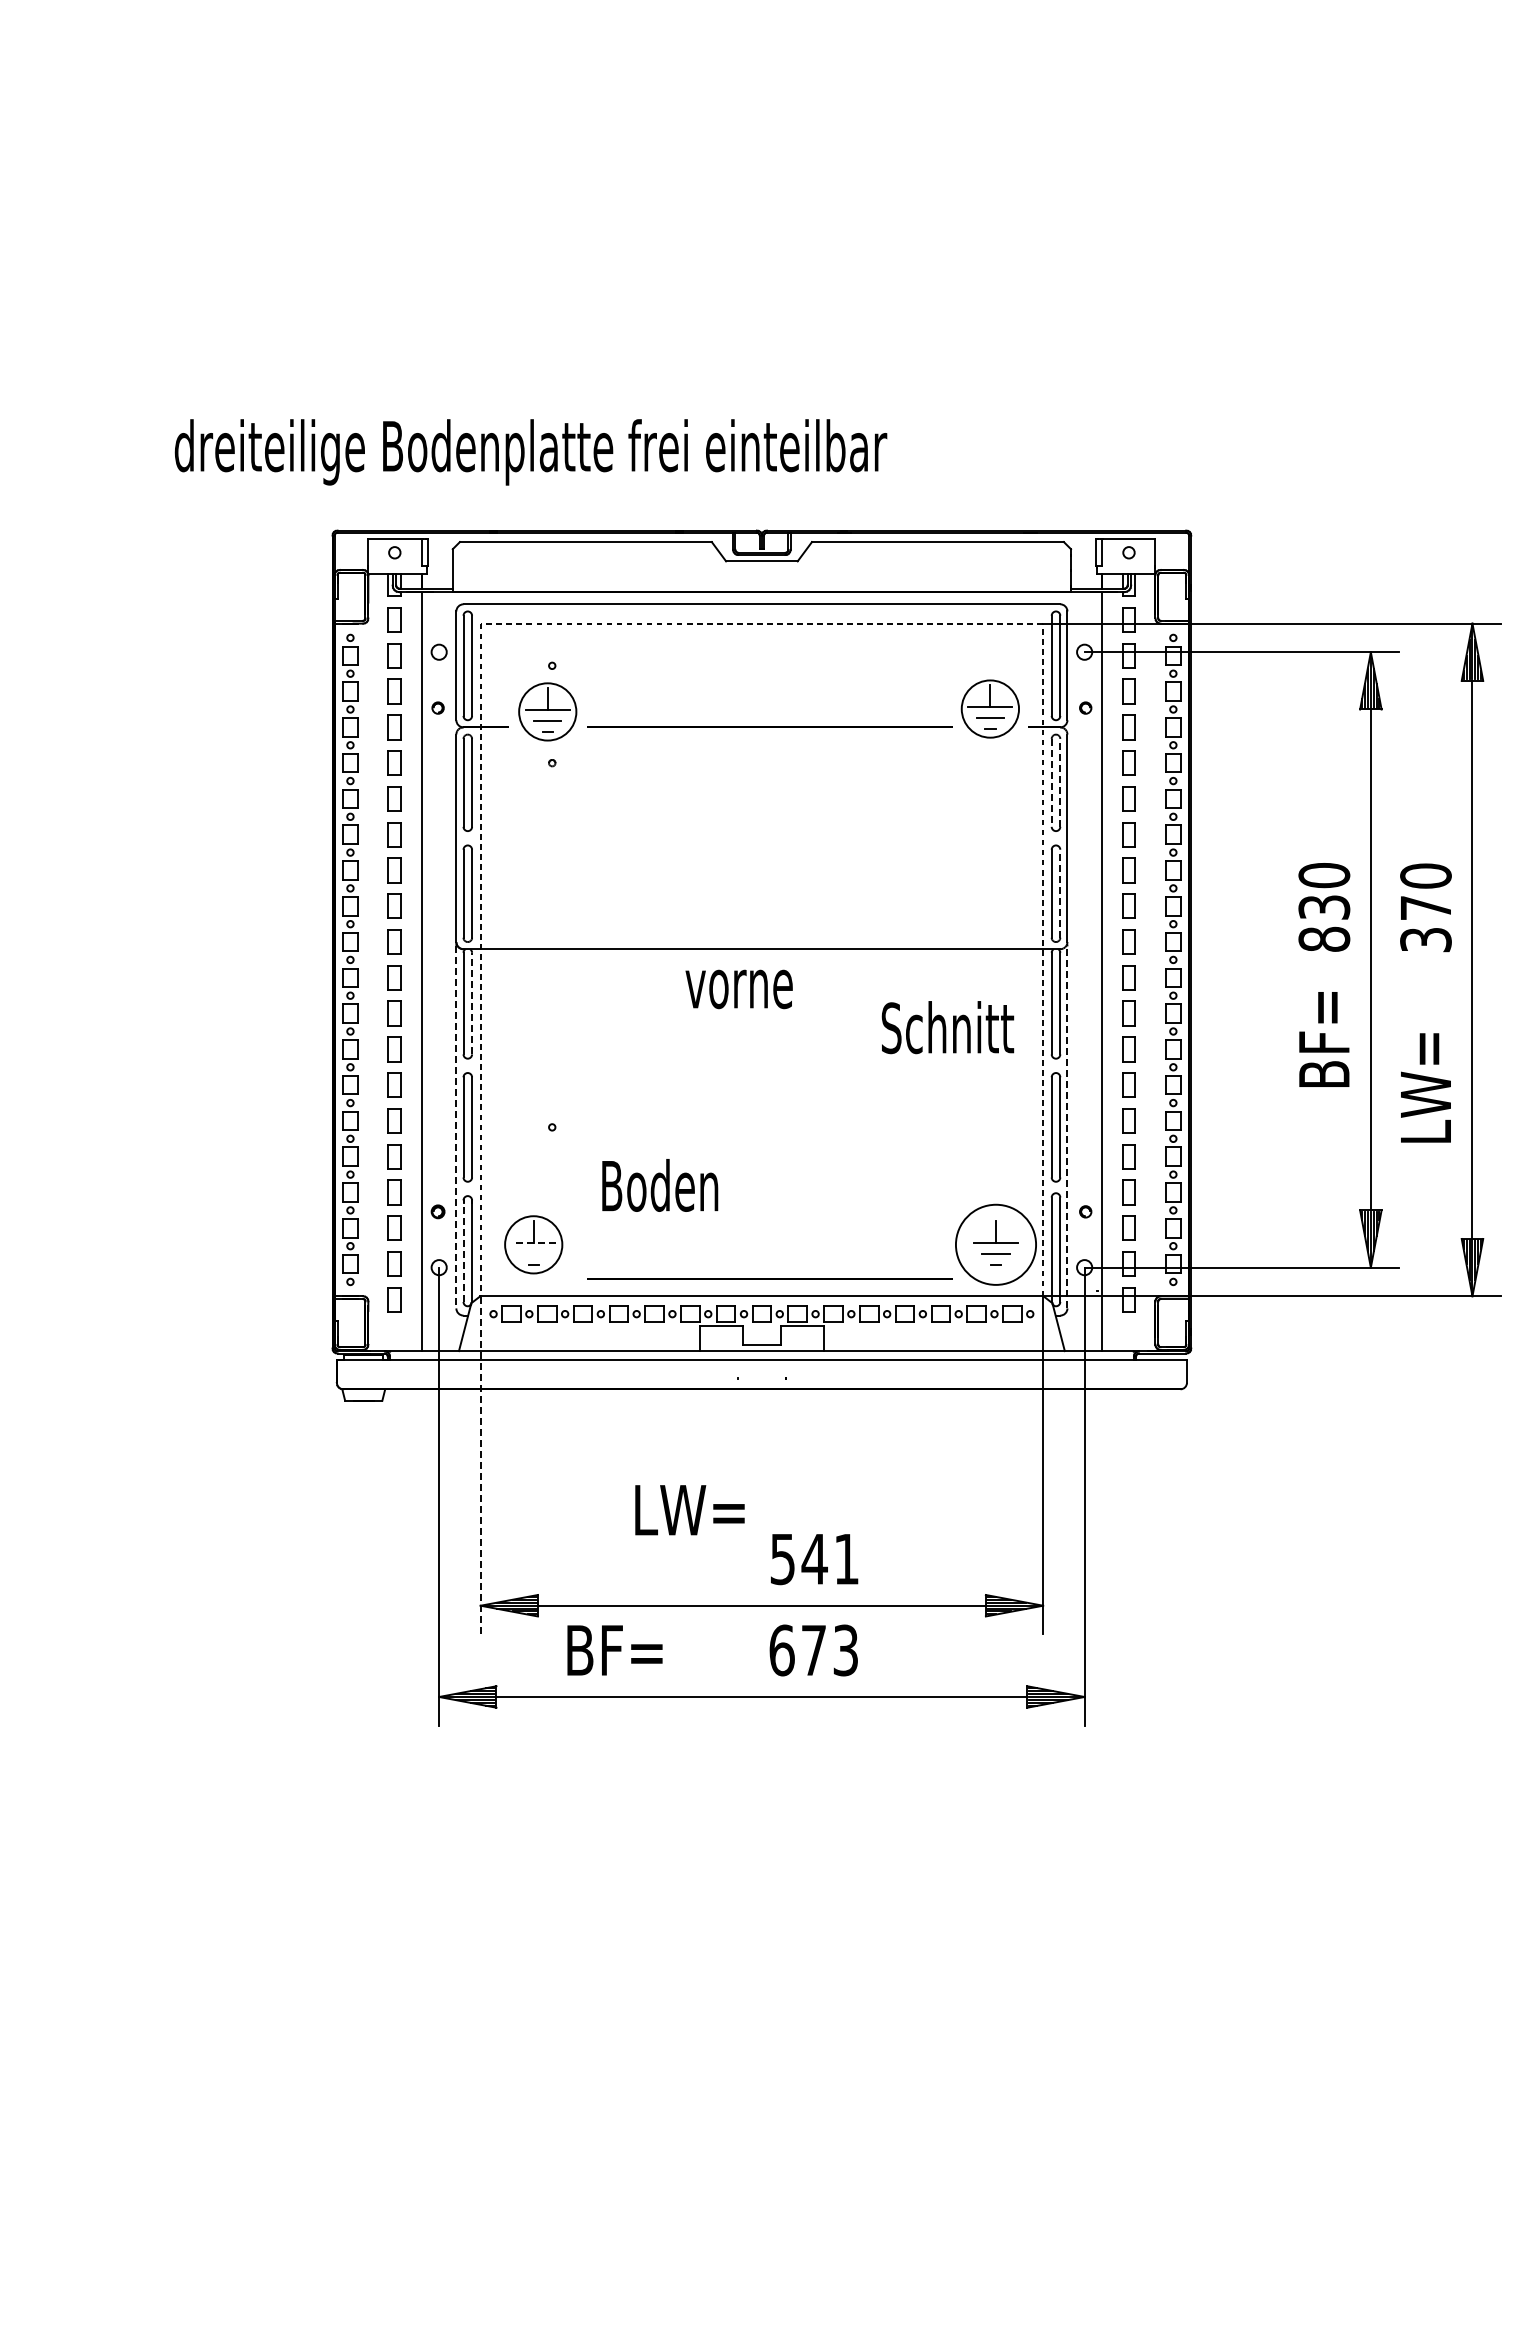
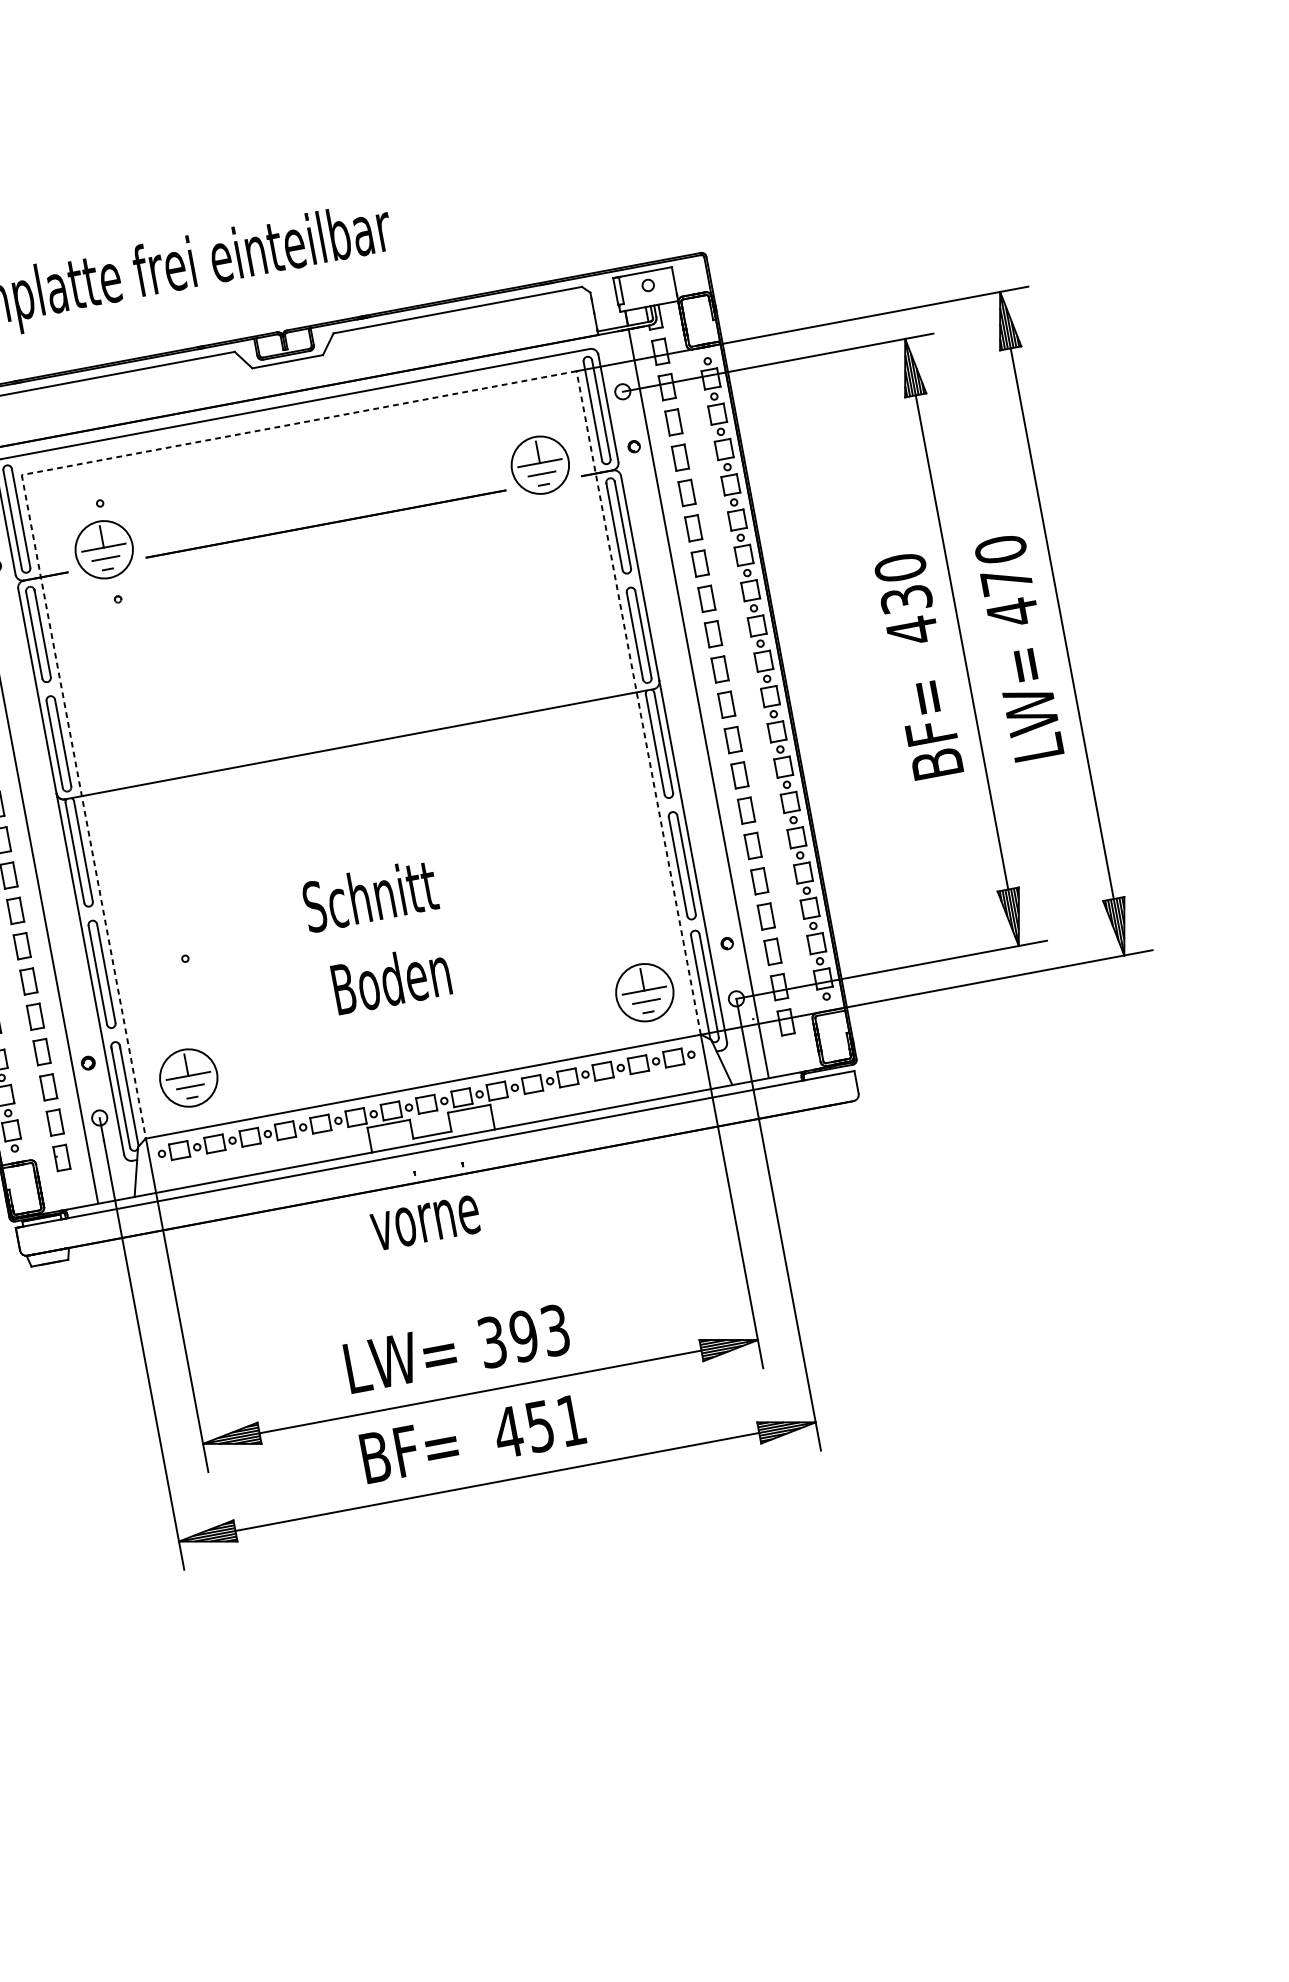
line: (1060, 782) -> (623, 524), dashed -> solid
line: (1051, 783) -> (614, 527), dashed -> solid
line: (1060, 893) -> (643, 634), dashed -> solid
text: (1324, 939) -> (912, 630), 830 -> 430
text: (1425, 939) -> (1012, 612), 370 -> 470
text: (738, 989) -> (425, 1223), moved
line: (472, 1003) -> (83, 851), dashed -> solid
text: (947, 1027) -> (369, 895), moved
text: (1425, 1087) -> (1029, 703), moved
line: (1067, 1126) -> (693, 862), dashed -> solid
line: (456, 1127) -> (90, 976), dashed -> solid
text: (660, 1185) -> (391, 979), moved
line: (533, 1242) -> (188, 1075), dashed -> solid
circle: (995, 1244) -> (644, 992), size x0.71
line: (463, 1251) -> (120, 1097), dashed -> solid
line: (533, 1253) -> (190, 1086), added
line: (769, 1278) -> (427, 1067), removed
line: (480, 1464) -> (176, 1304), dashed -> solid
text: (689, 1510) -> (400, 1359), moved
text: (814, 1559) -> (523, 1336), 541 -> 393
text: (614, 1650) -> (409, 1450), moved
text: (812, 1650) -> (538, 1426), 673 -> 451

